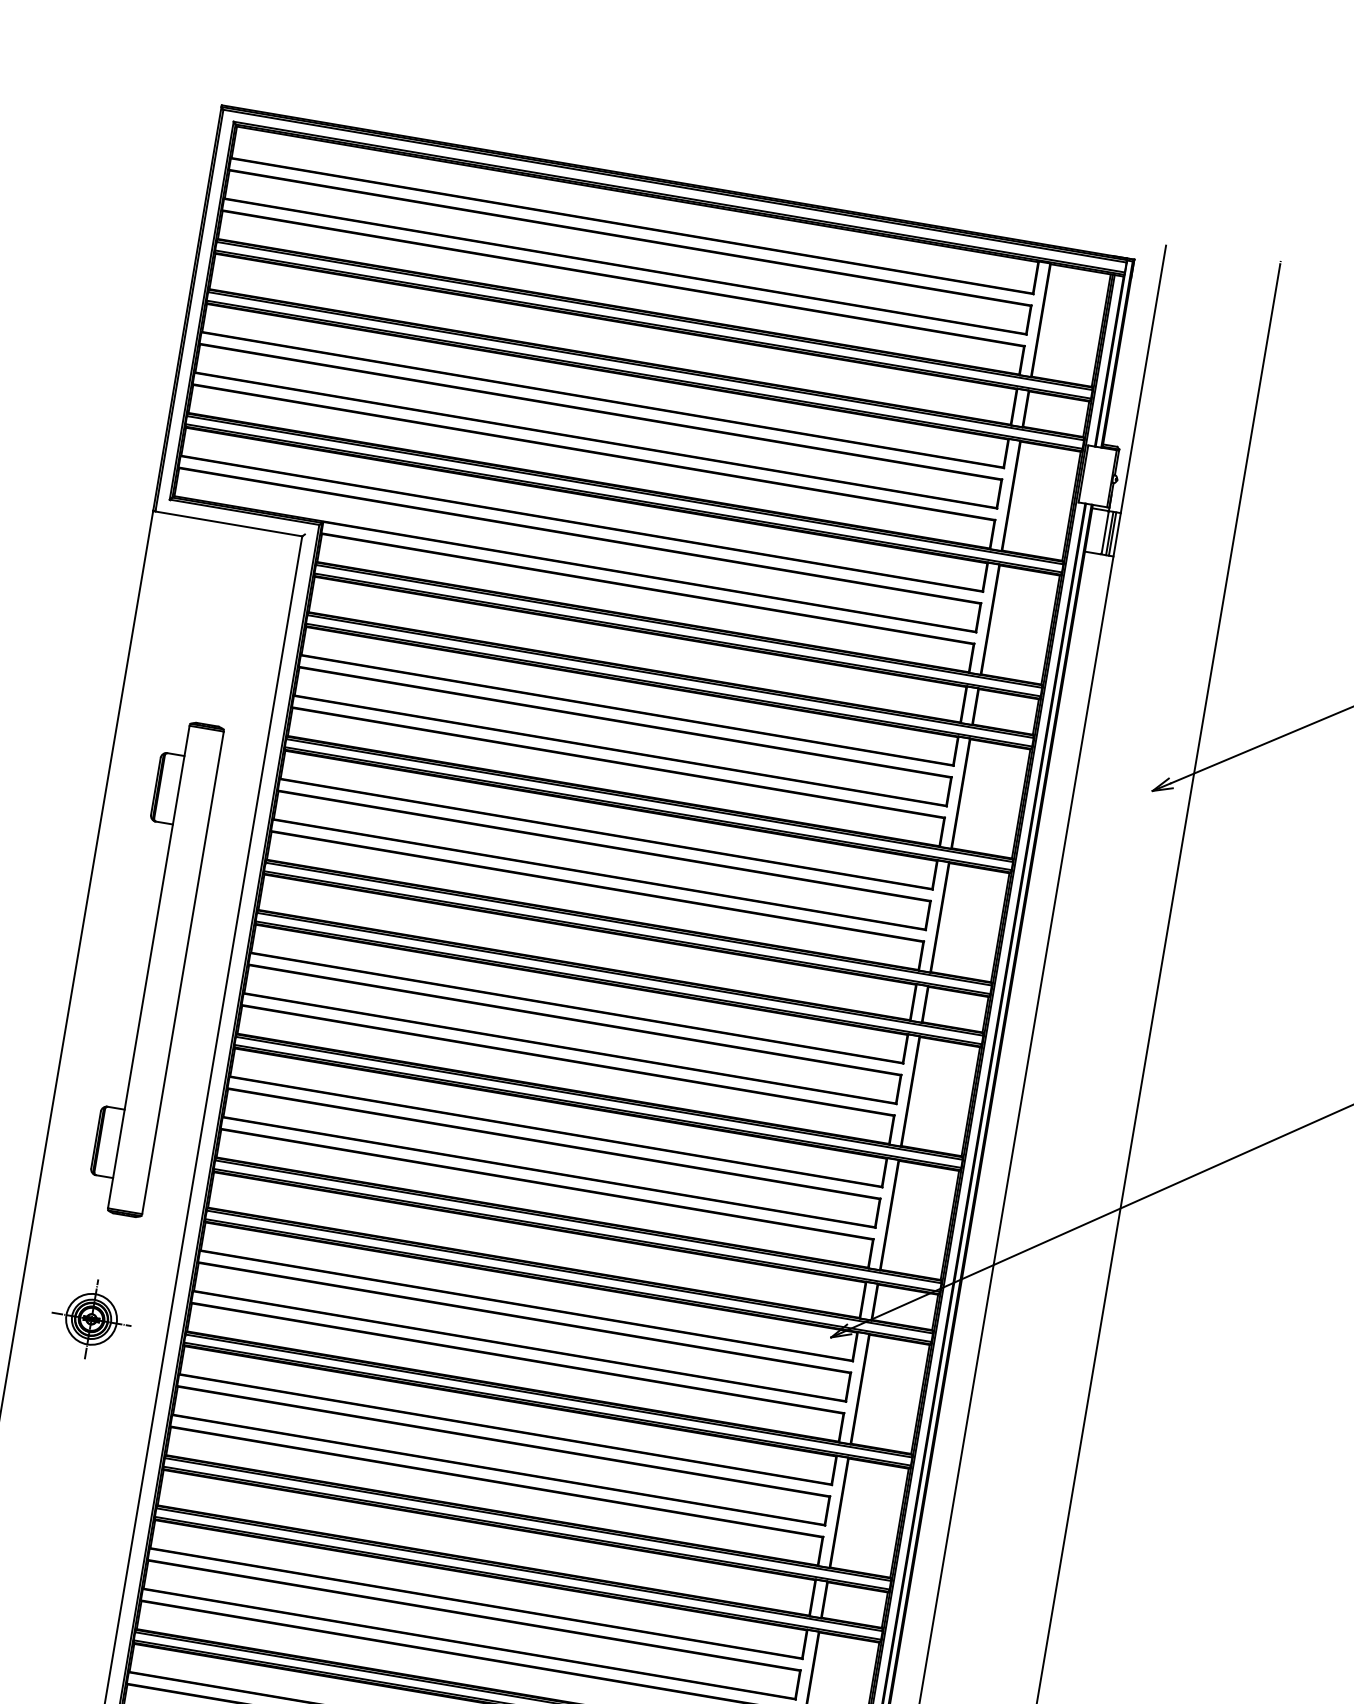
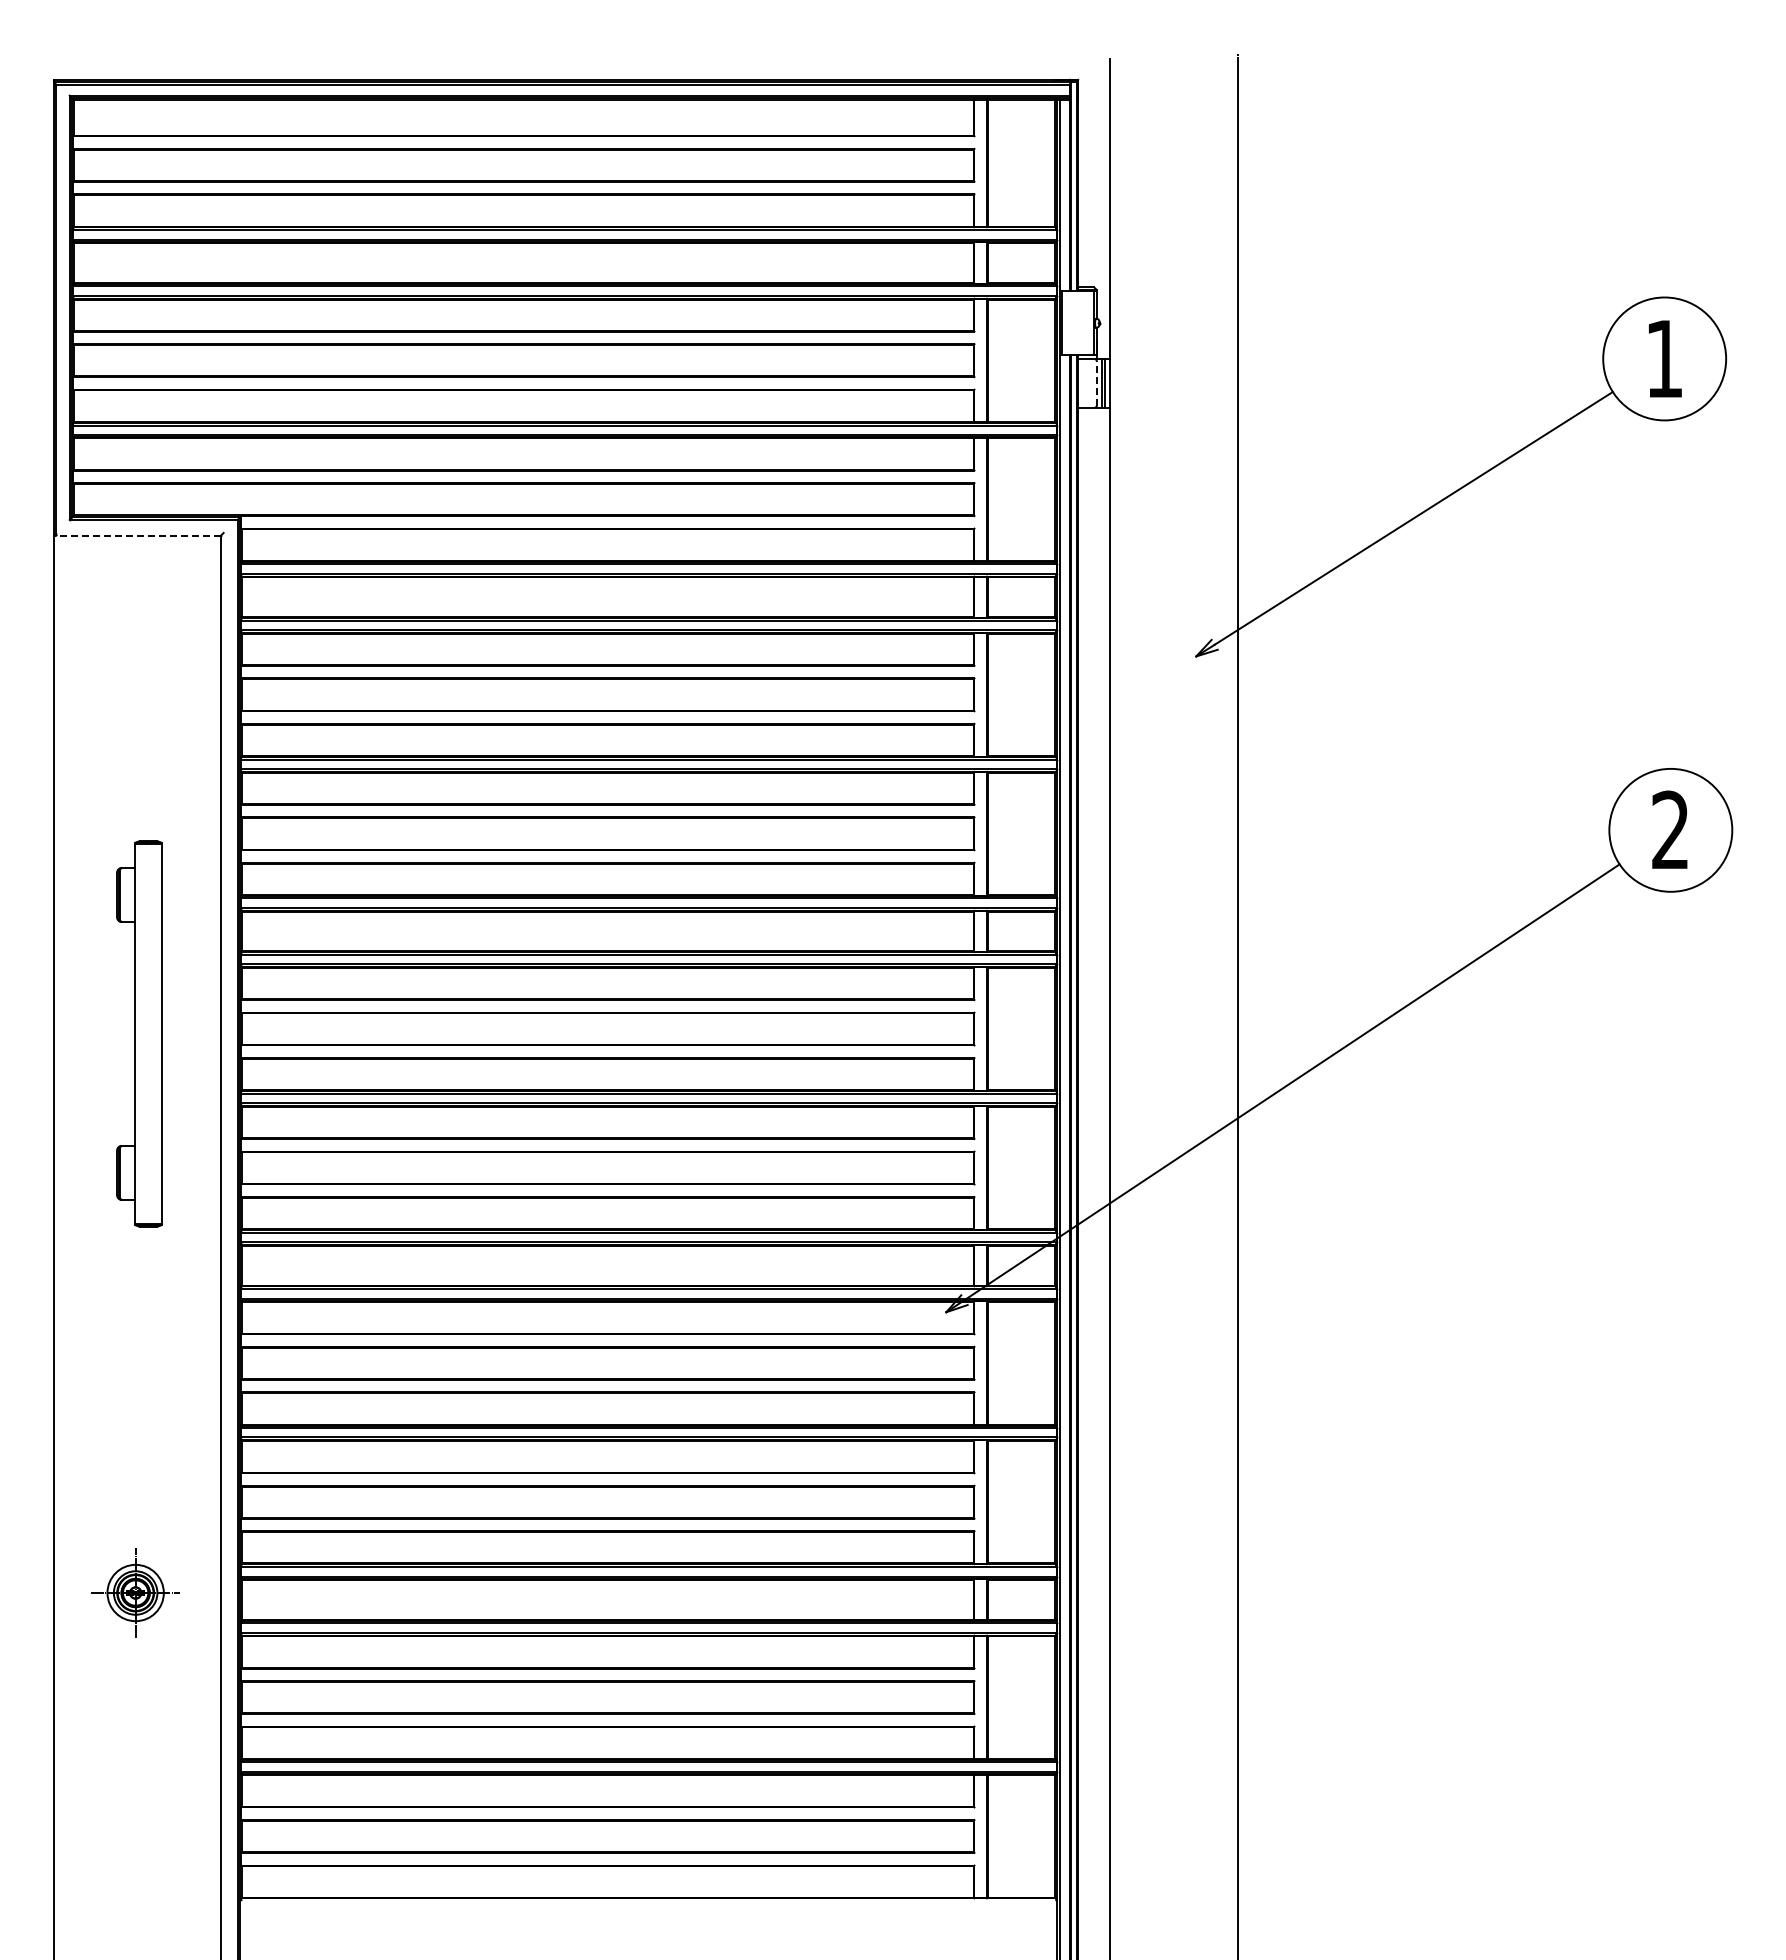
line: (227, 523) -> (137, 535), solid -> dashed
line: (1105, 531) -> (1096, 382), solid -> dashed
part: (154, 967) -> (139, 1033), size x0.7
part: (91, 1318) -> (135, 1592), moved

